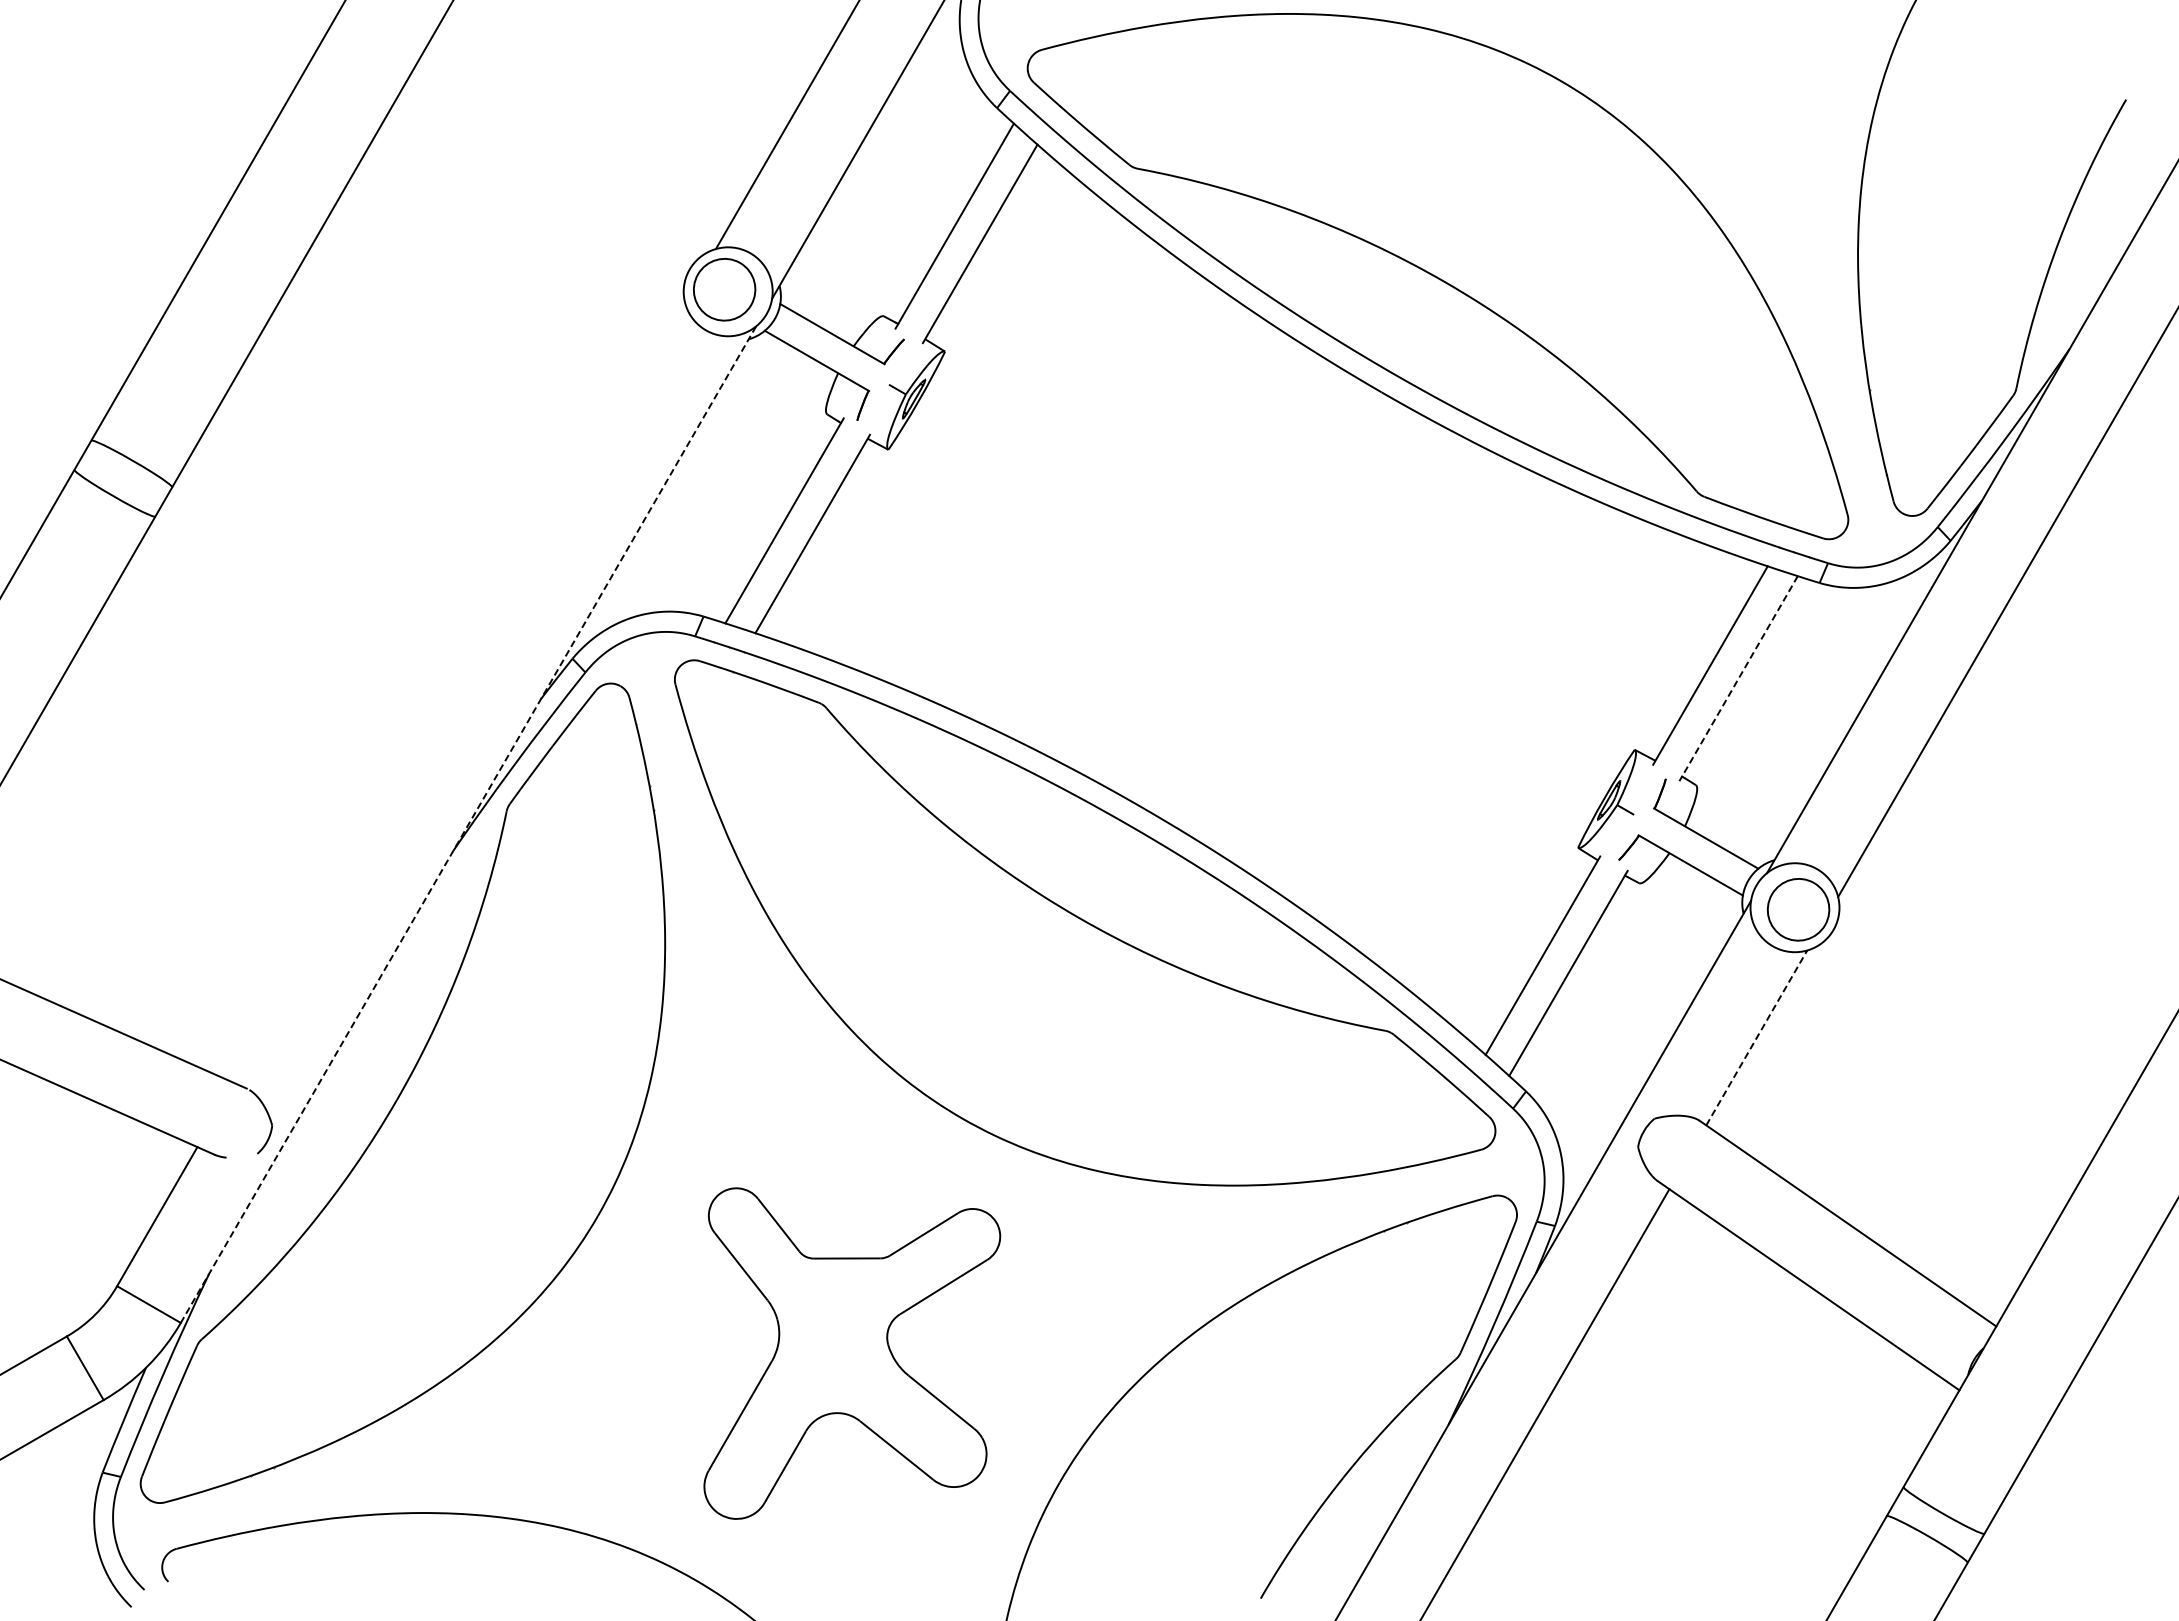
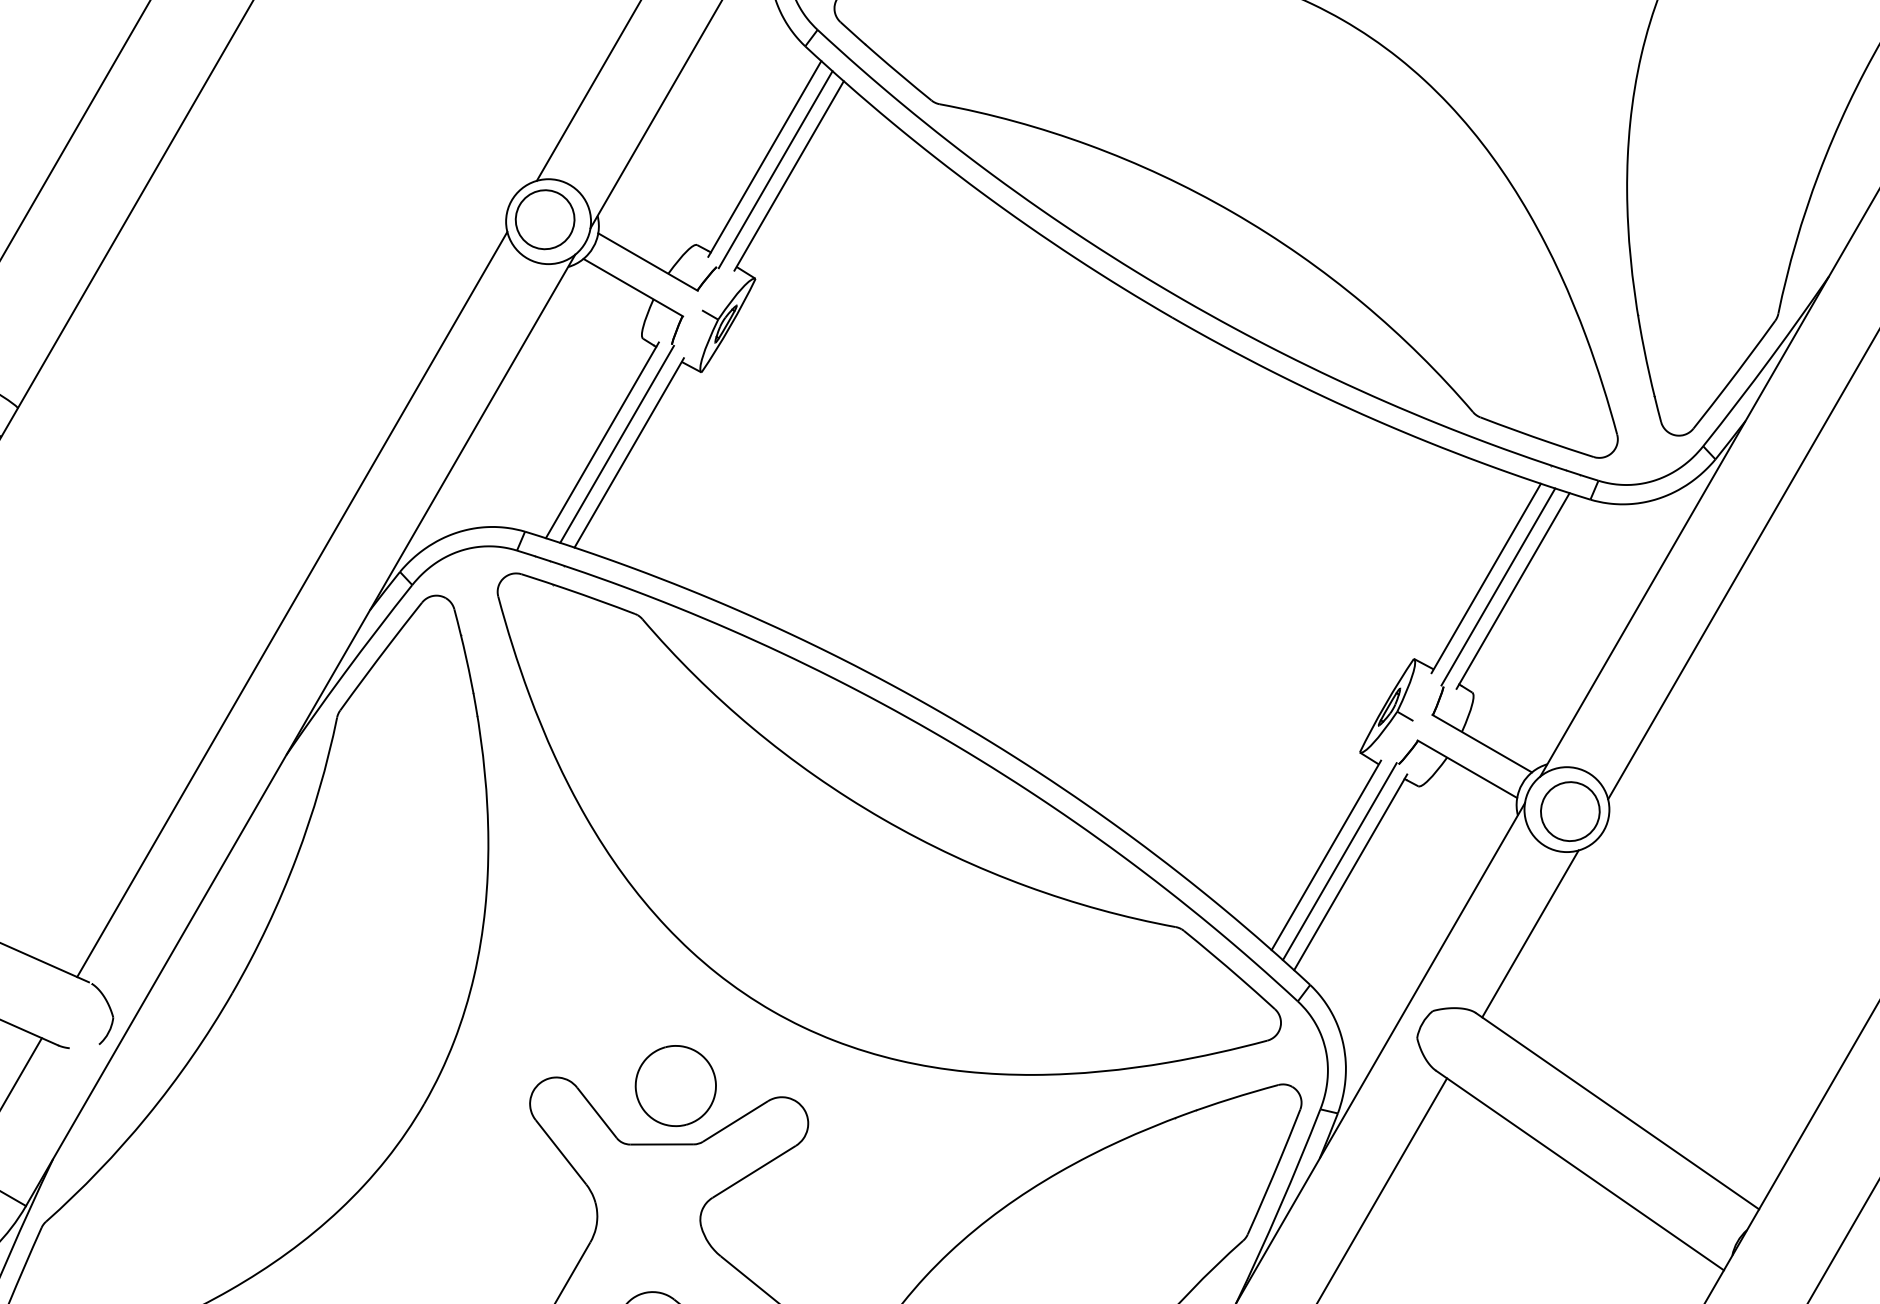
line: (965, 237) -> (775, 169), added
line: (799, 524) -> (616, 443), added
line: (1722, 674) -> (1497, 587), added
line: (1738, 679) -> (1513, 591), dashed -> solid
line: (459, 692) -> (292, 604), added
line: (468, 825) -> (300, 731), dashed -> solid
line: (1556, 962) -> (1339, 861), added
line: (1756, 1037) -> (1530, 933), dashed -> solid
part: (861, 1197) -> (675, 1086), added

